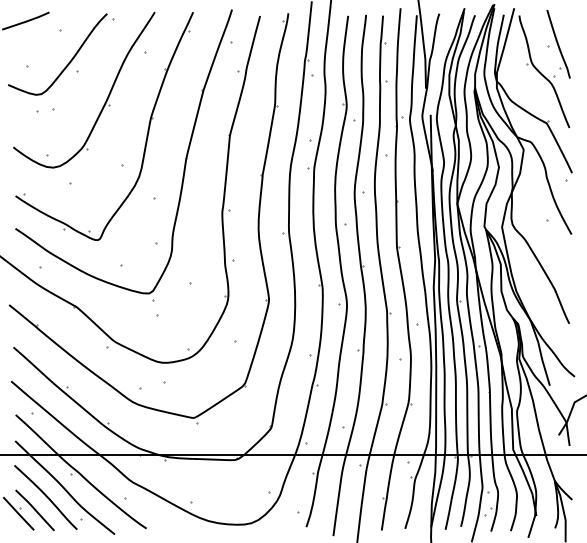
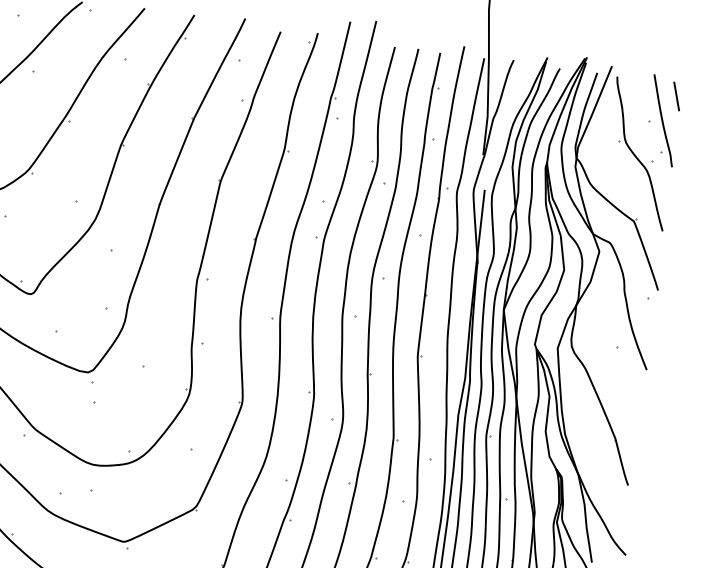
line: (566, 24) -> (676, 96), added

